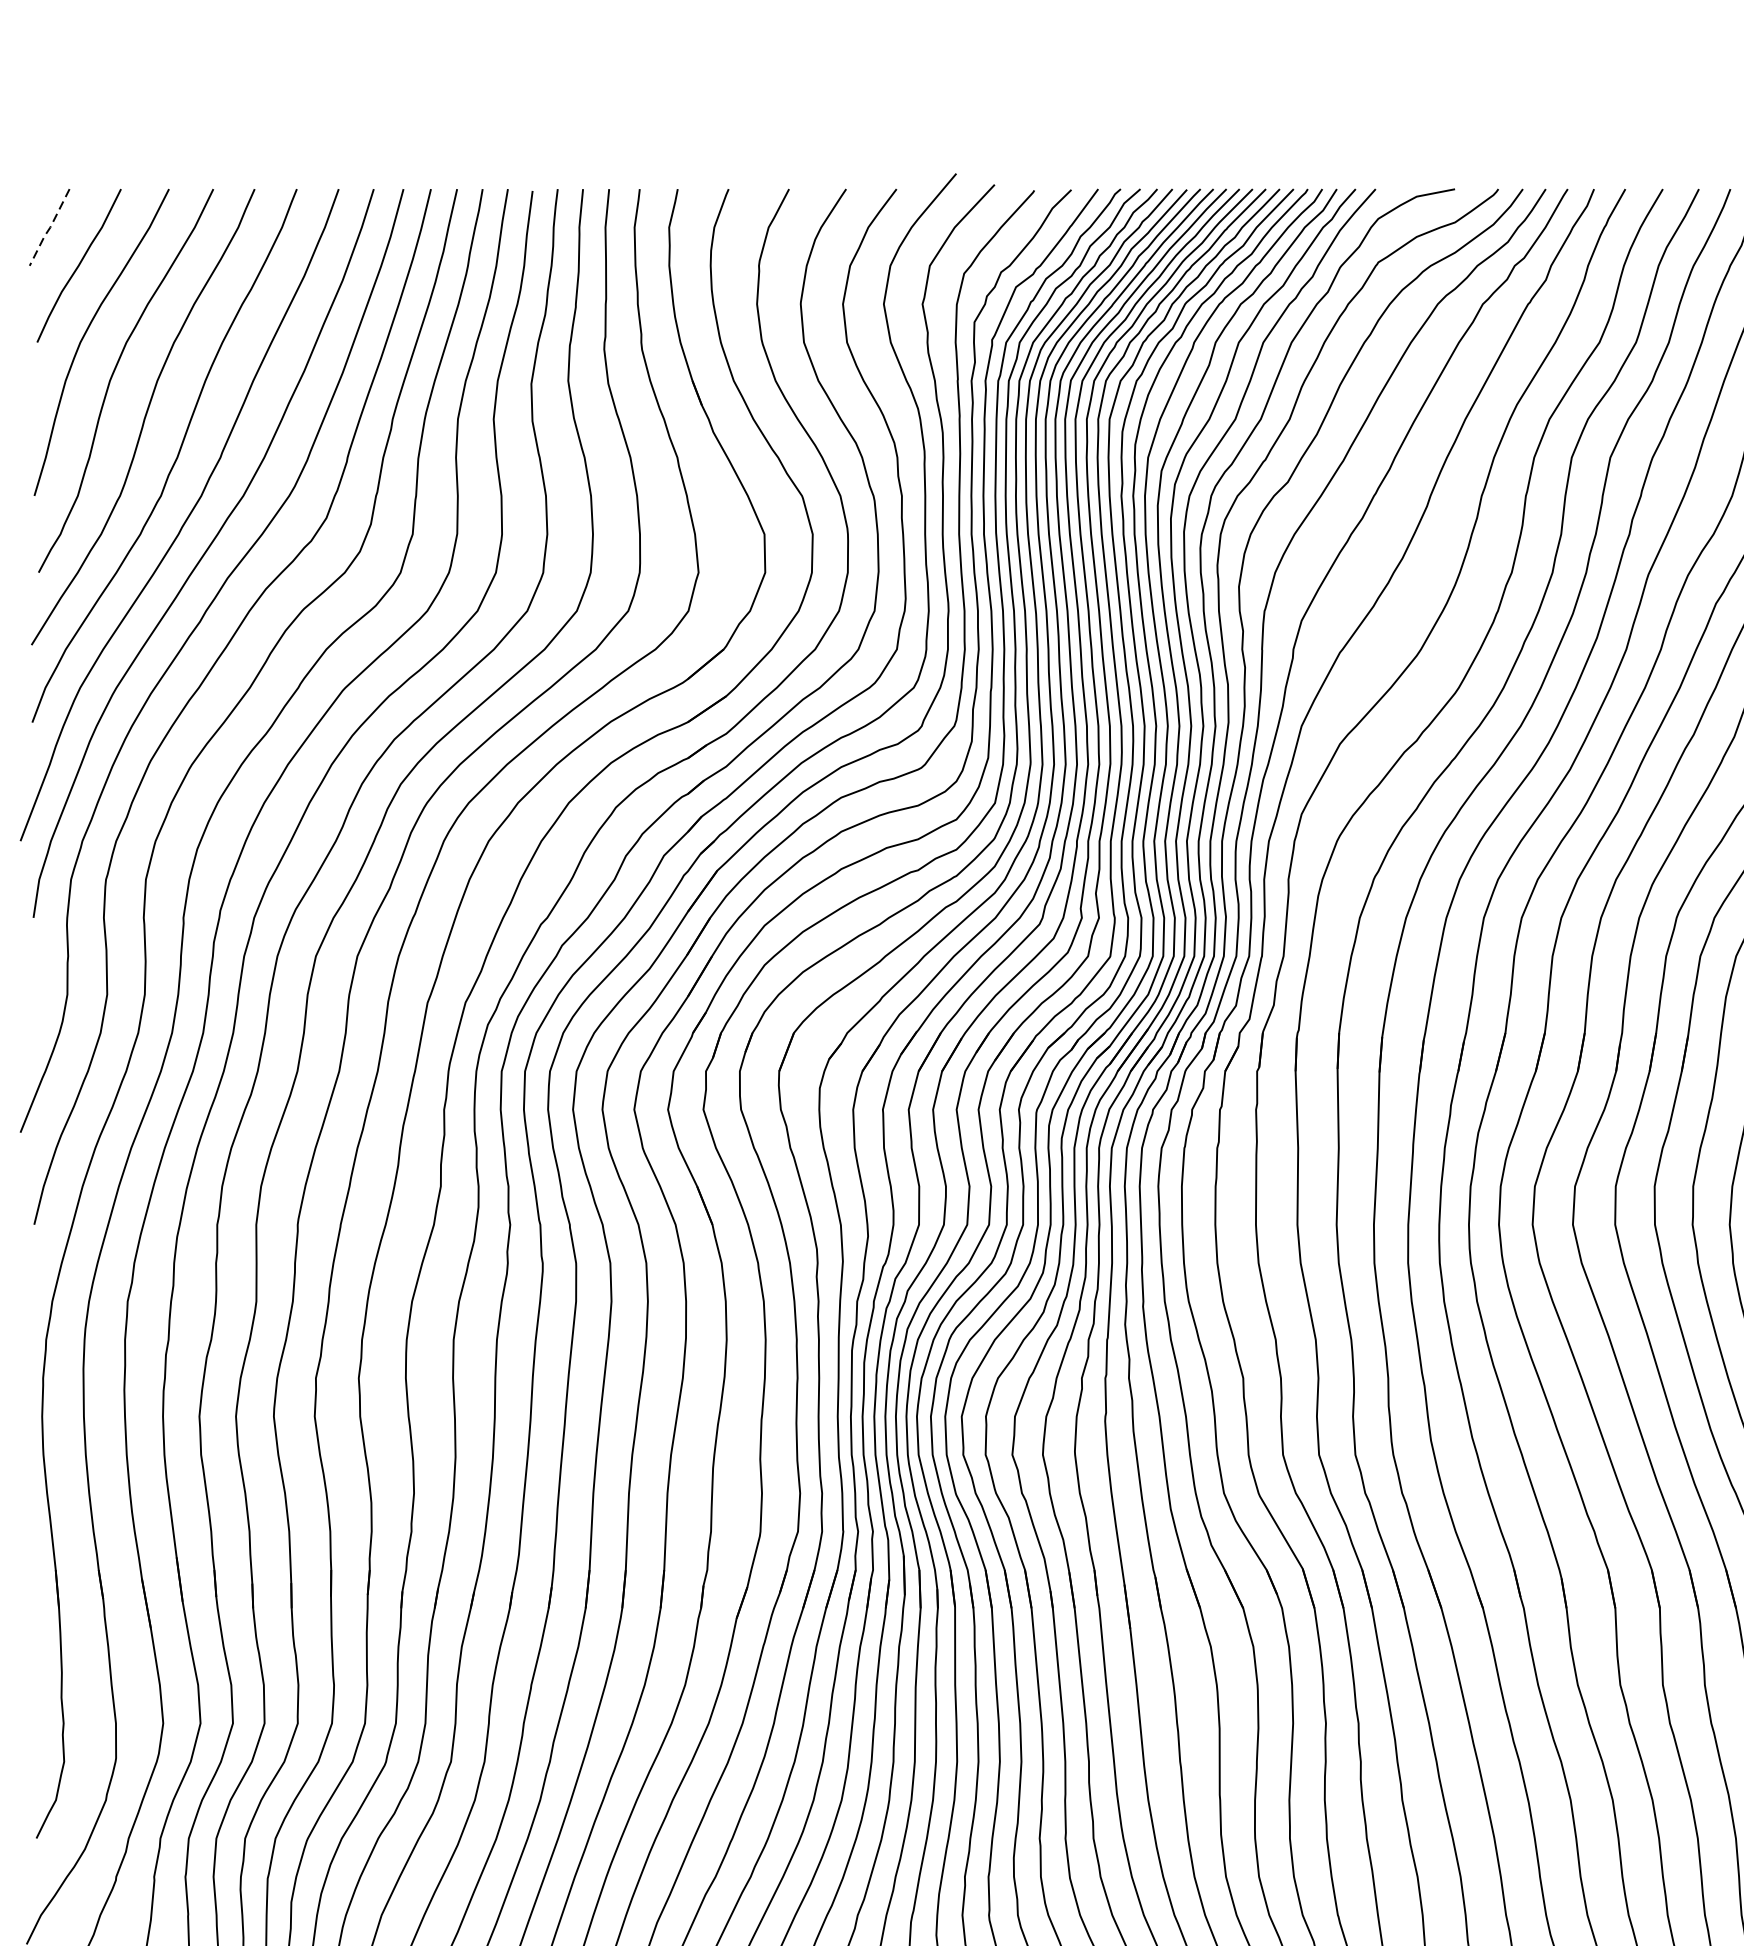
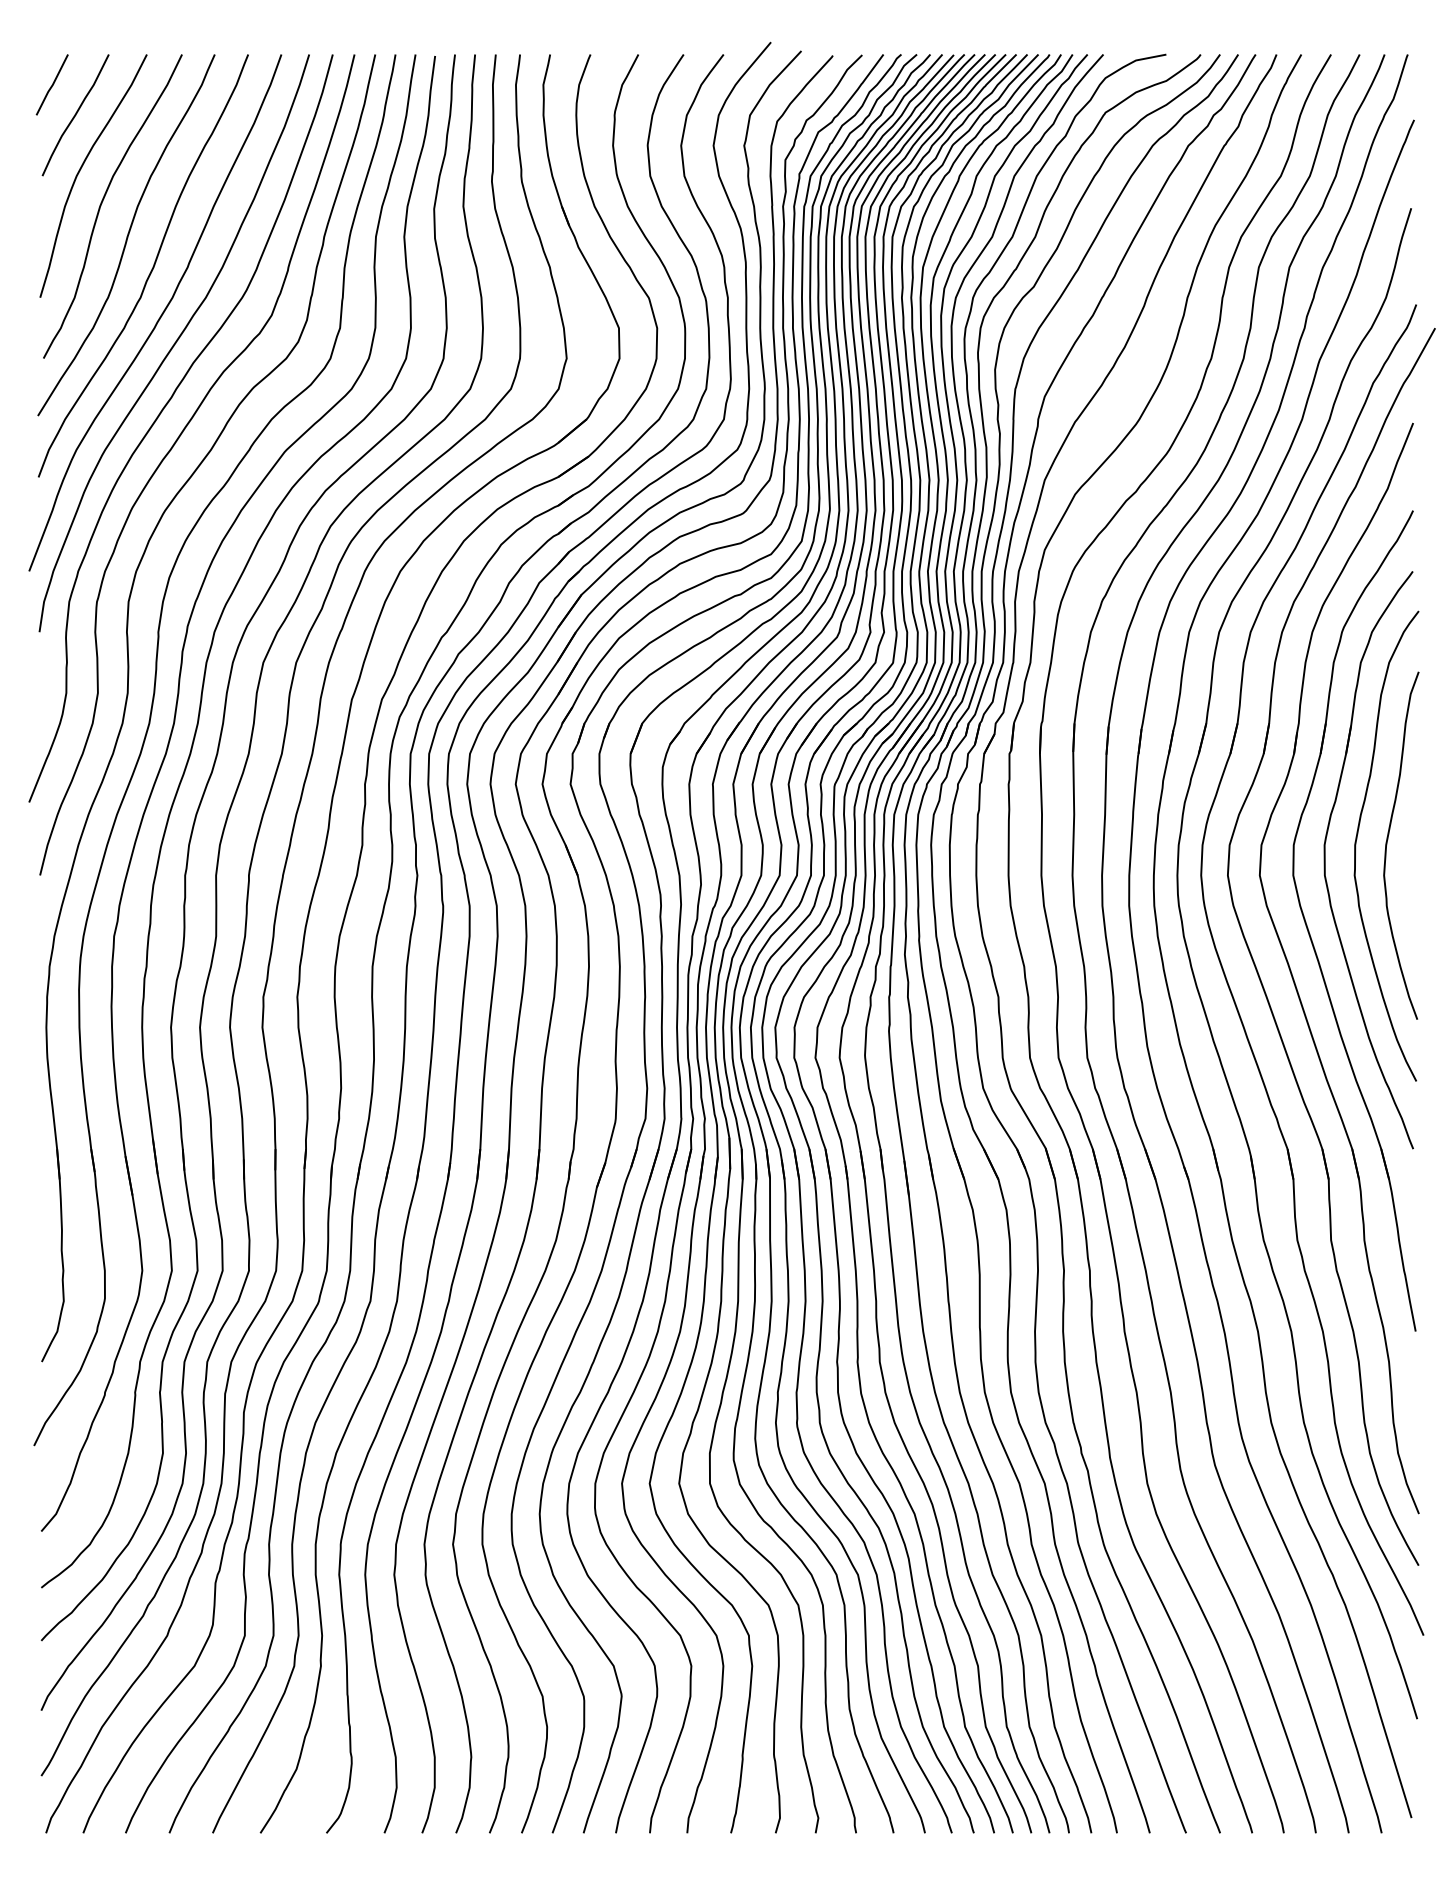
line: (49, 228) -> (52, 85), dashed -> solid

